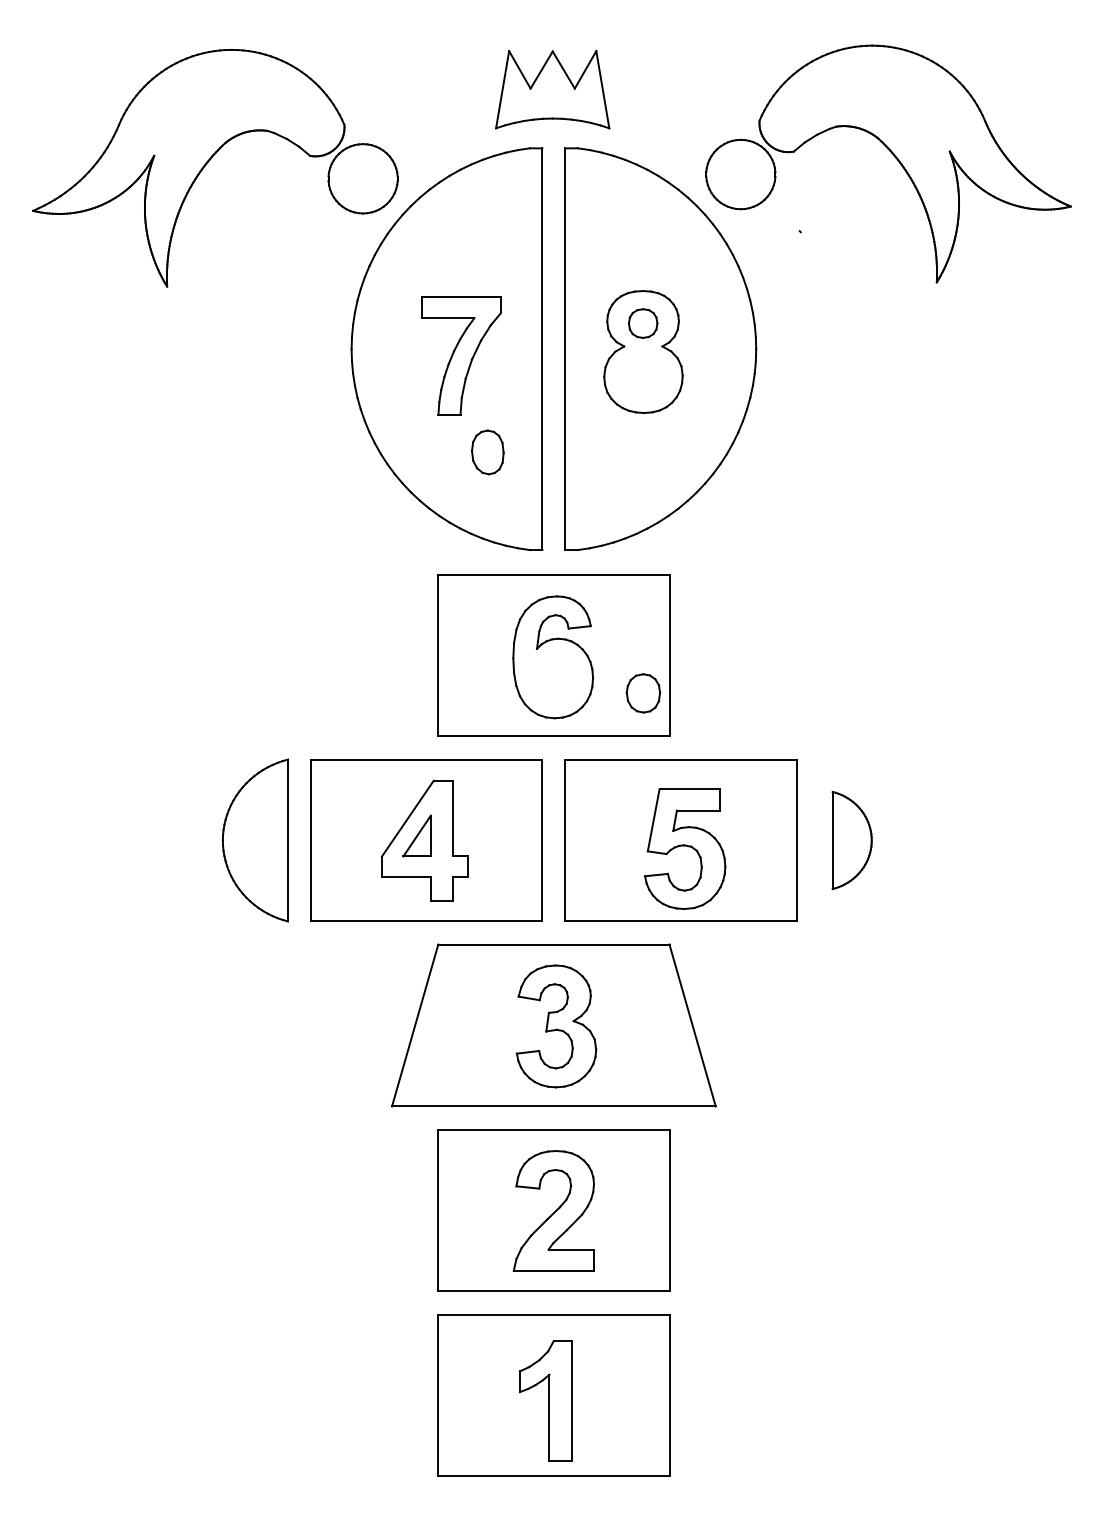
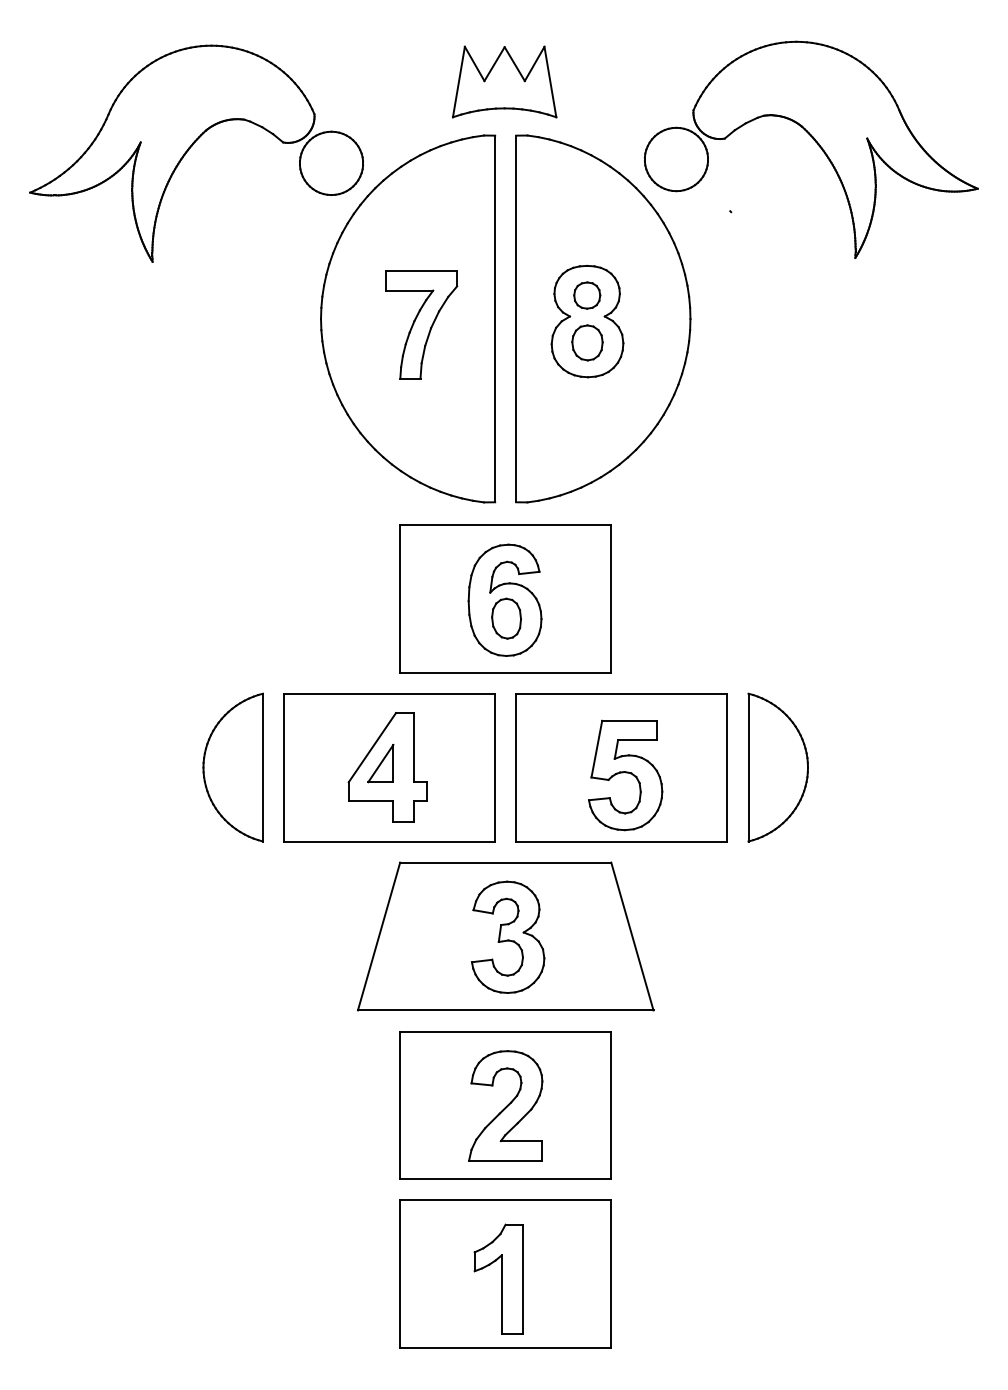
part: (487, 452) -> (506, 618), moved
part: (643, 693) -> (587, 342), moved
part: (851, 840) -> (777, 767), size x1.67

